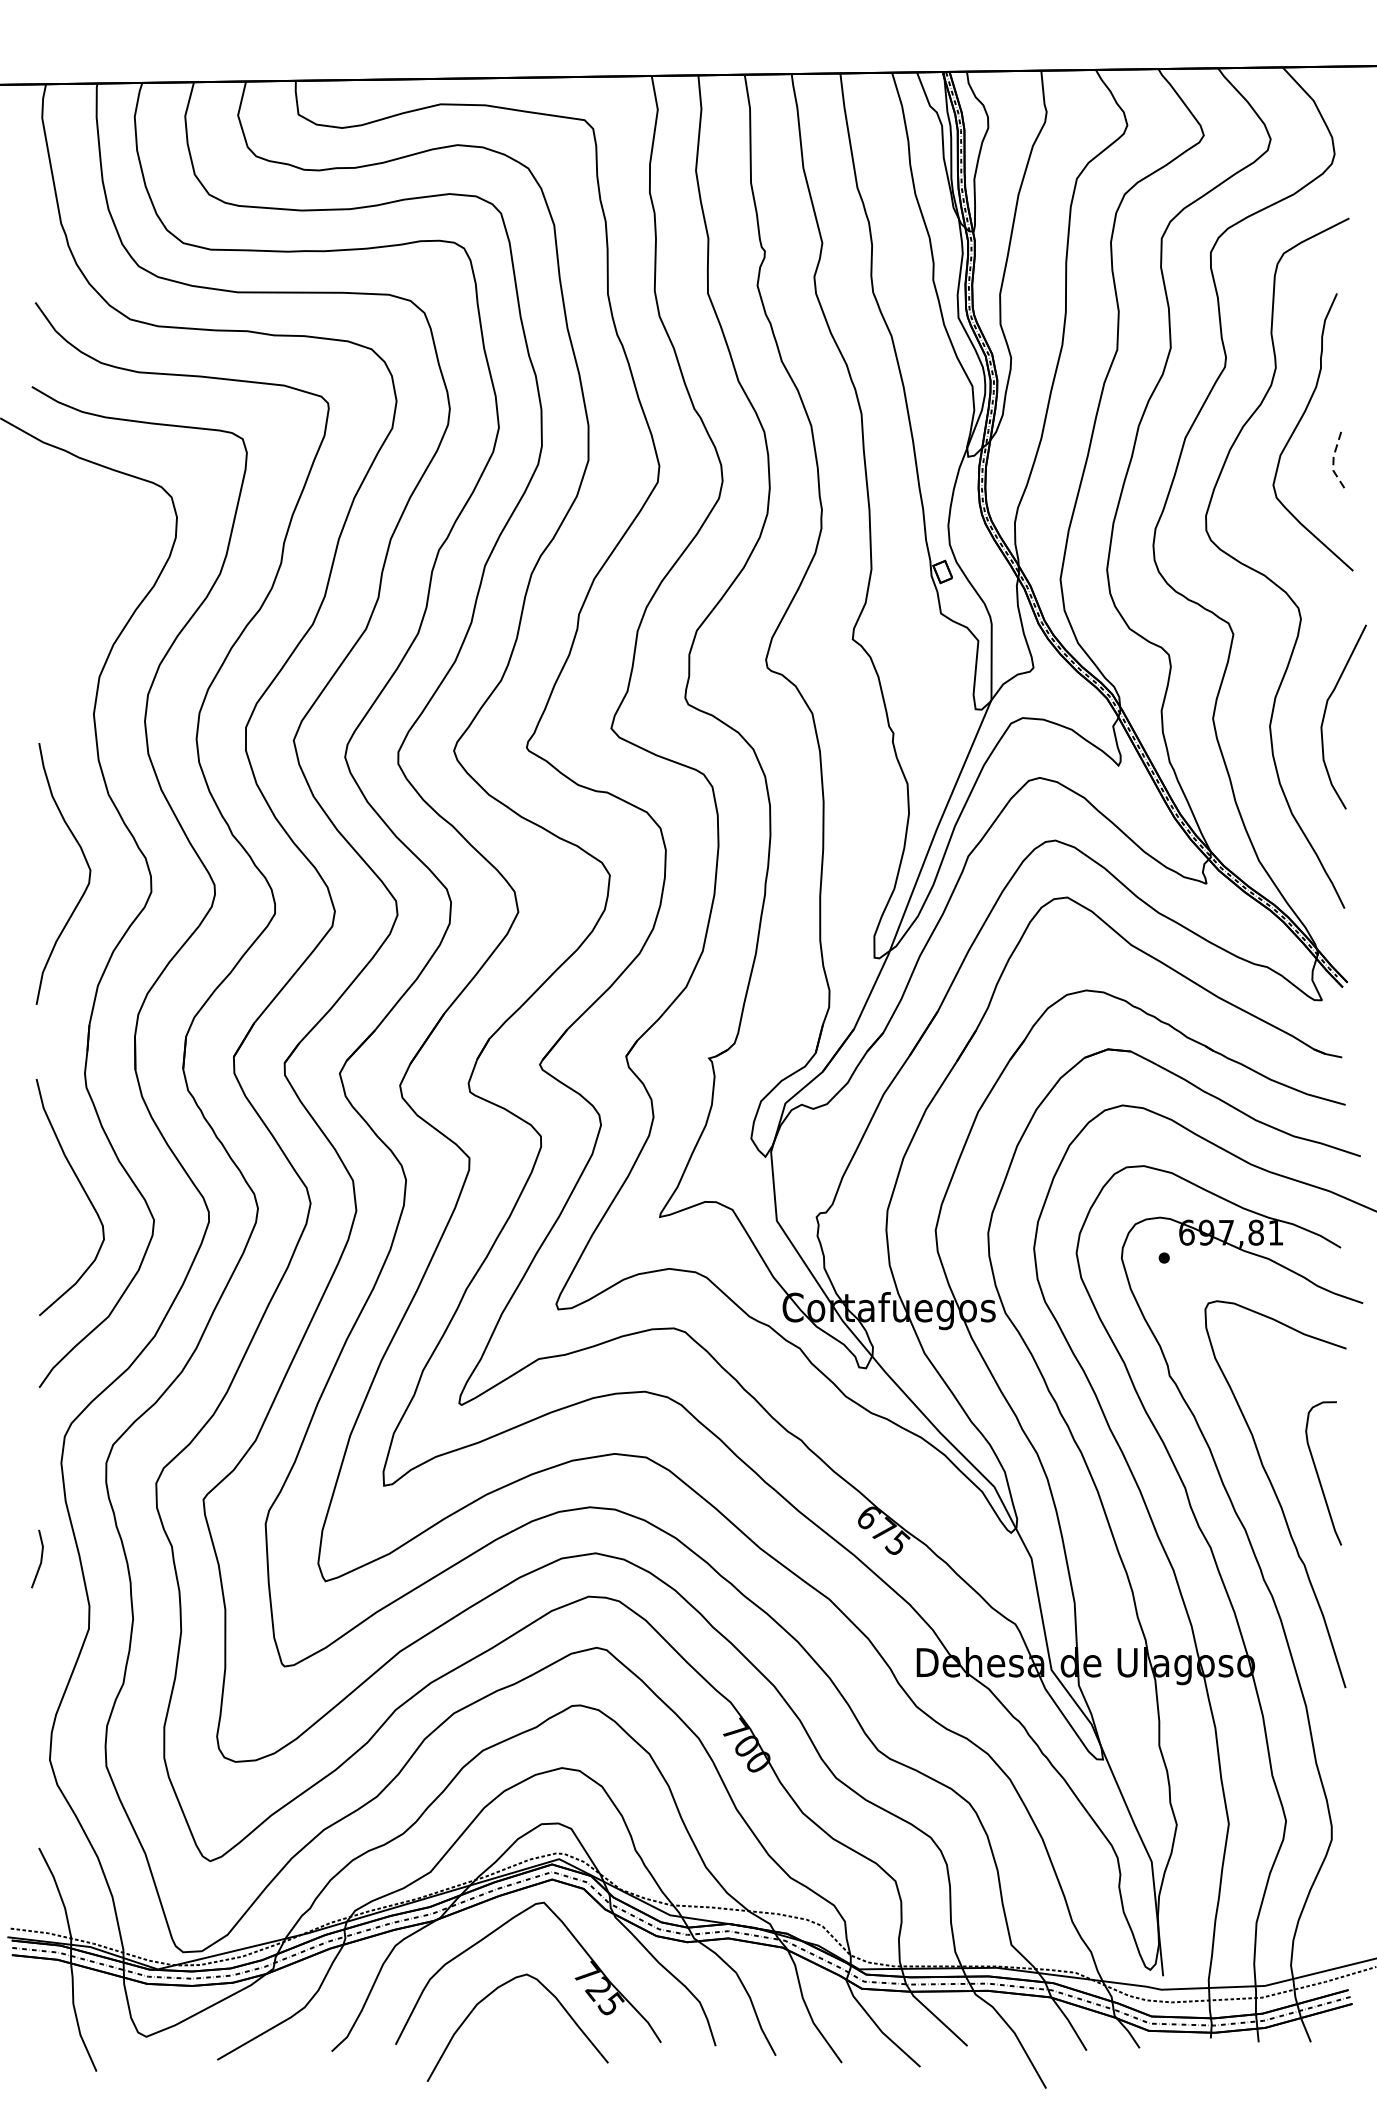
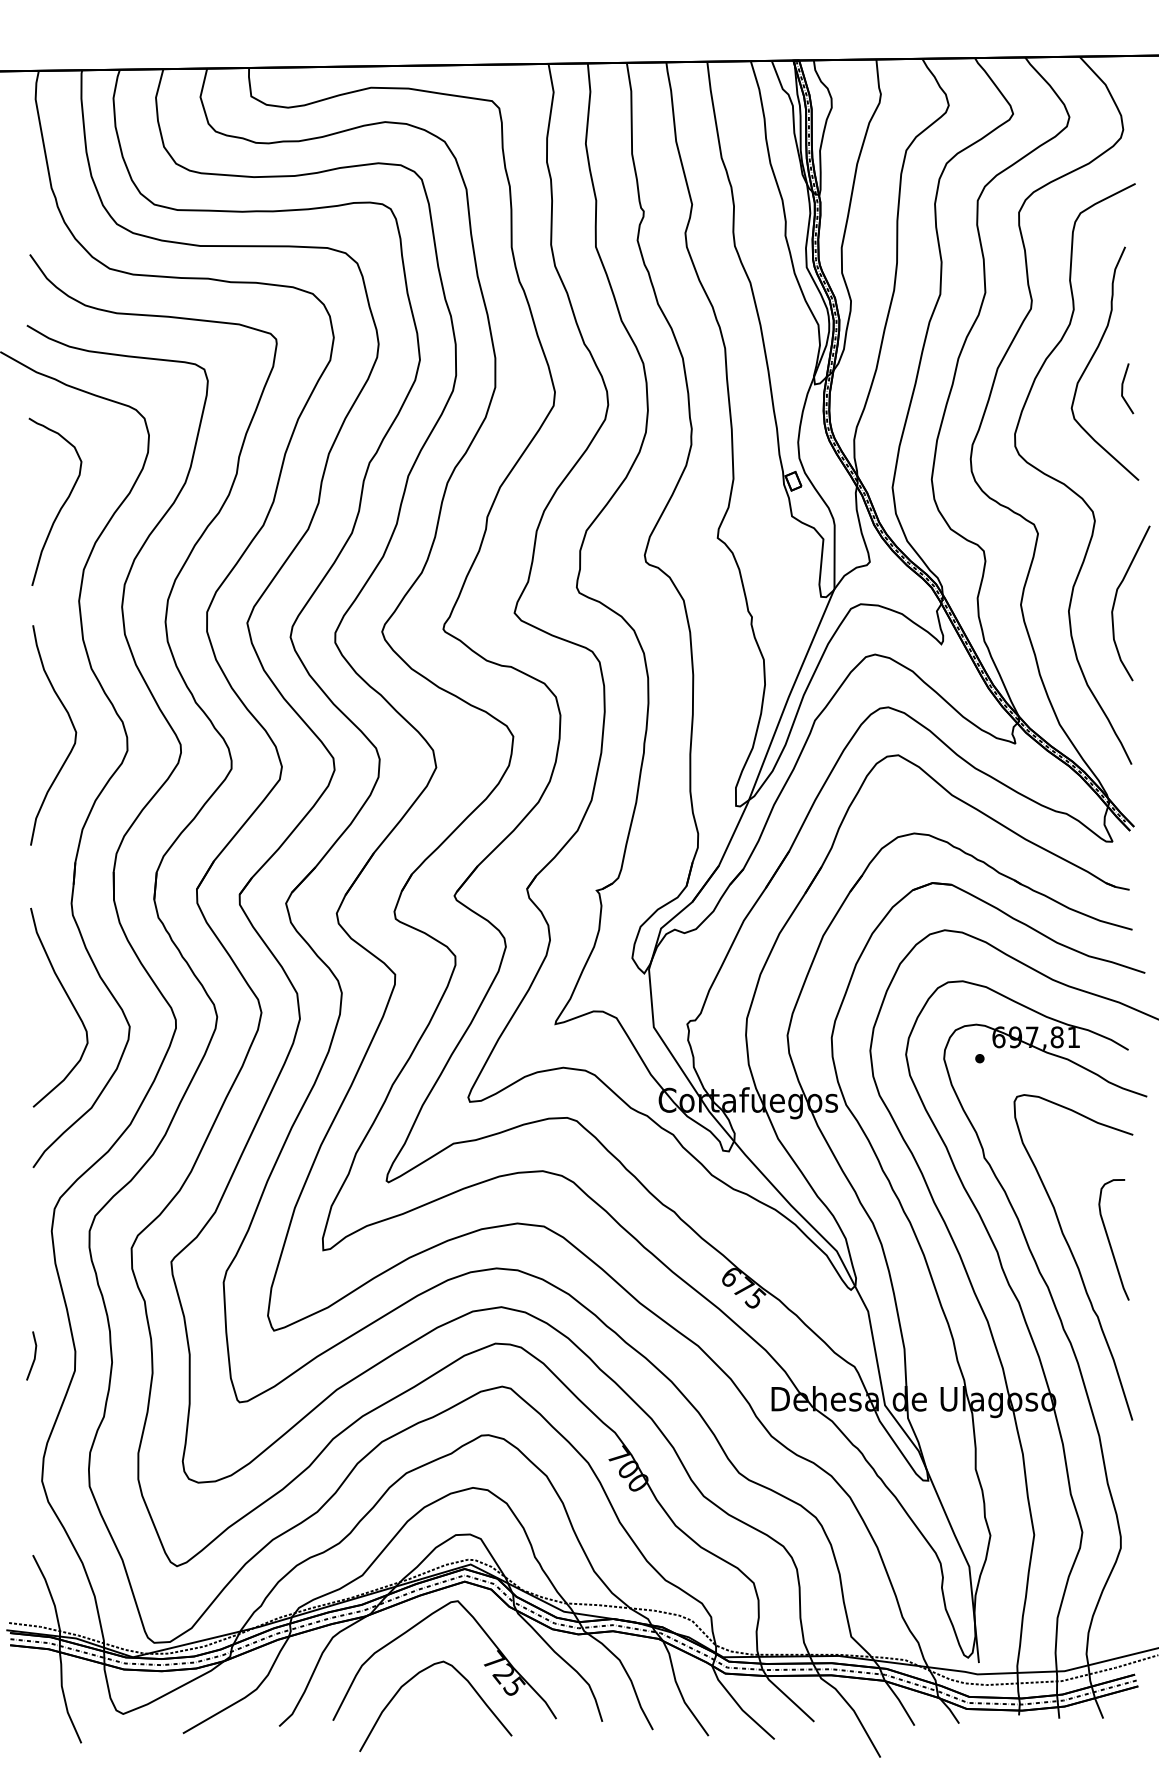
line: (1333, 462) -> (1122, 389), dashed -> solid
curve: (74, 599) -> (62, 504), added
line: (40, 1558) -> (34, 1355), moved

